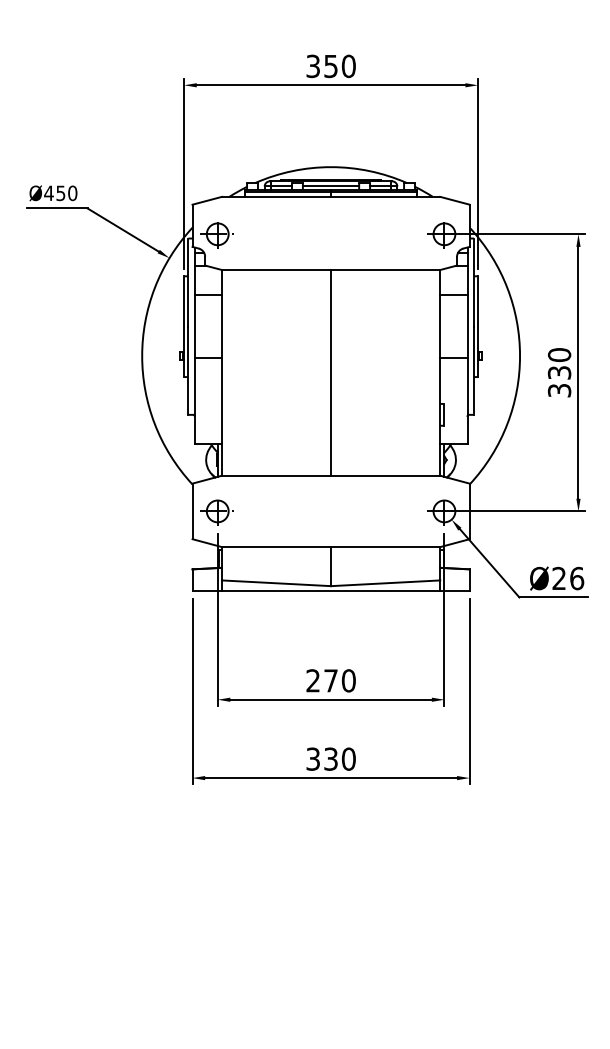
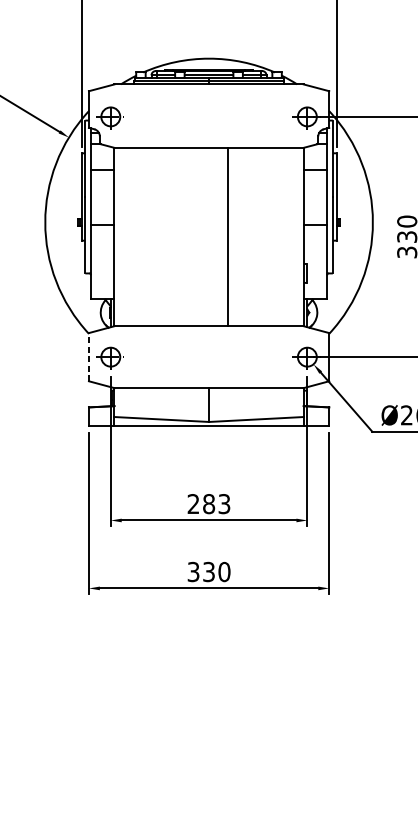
line: (331, 372) -> (228, 236), moved
line: (192, 511) -> (88, 357), solid -> dashed
text: (339, 680) -> (216, 503), 270 -> 283

